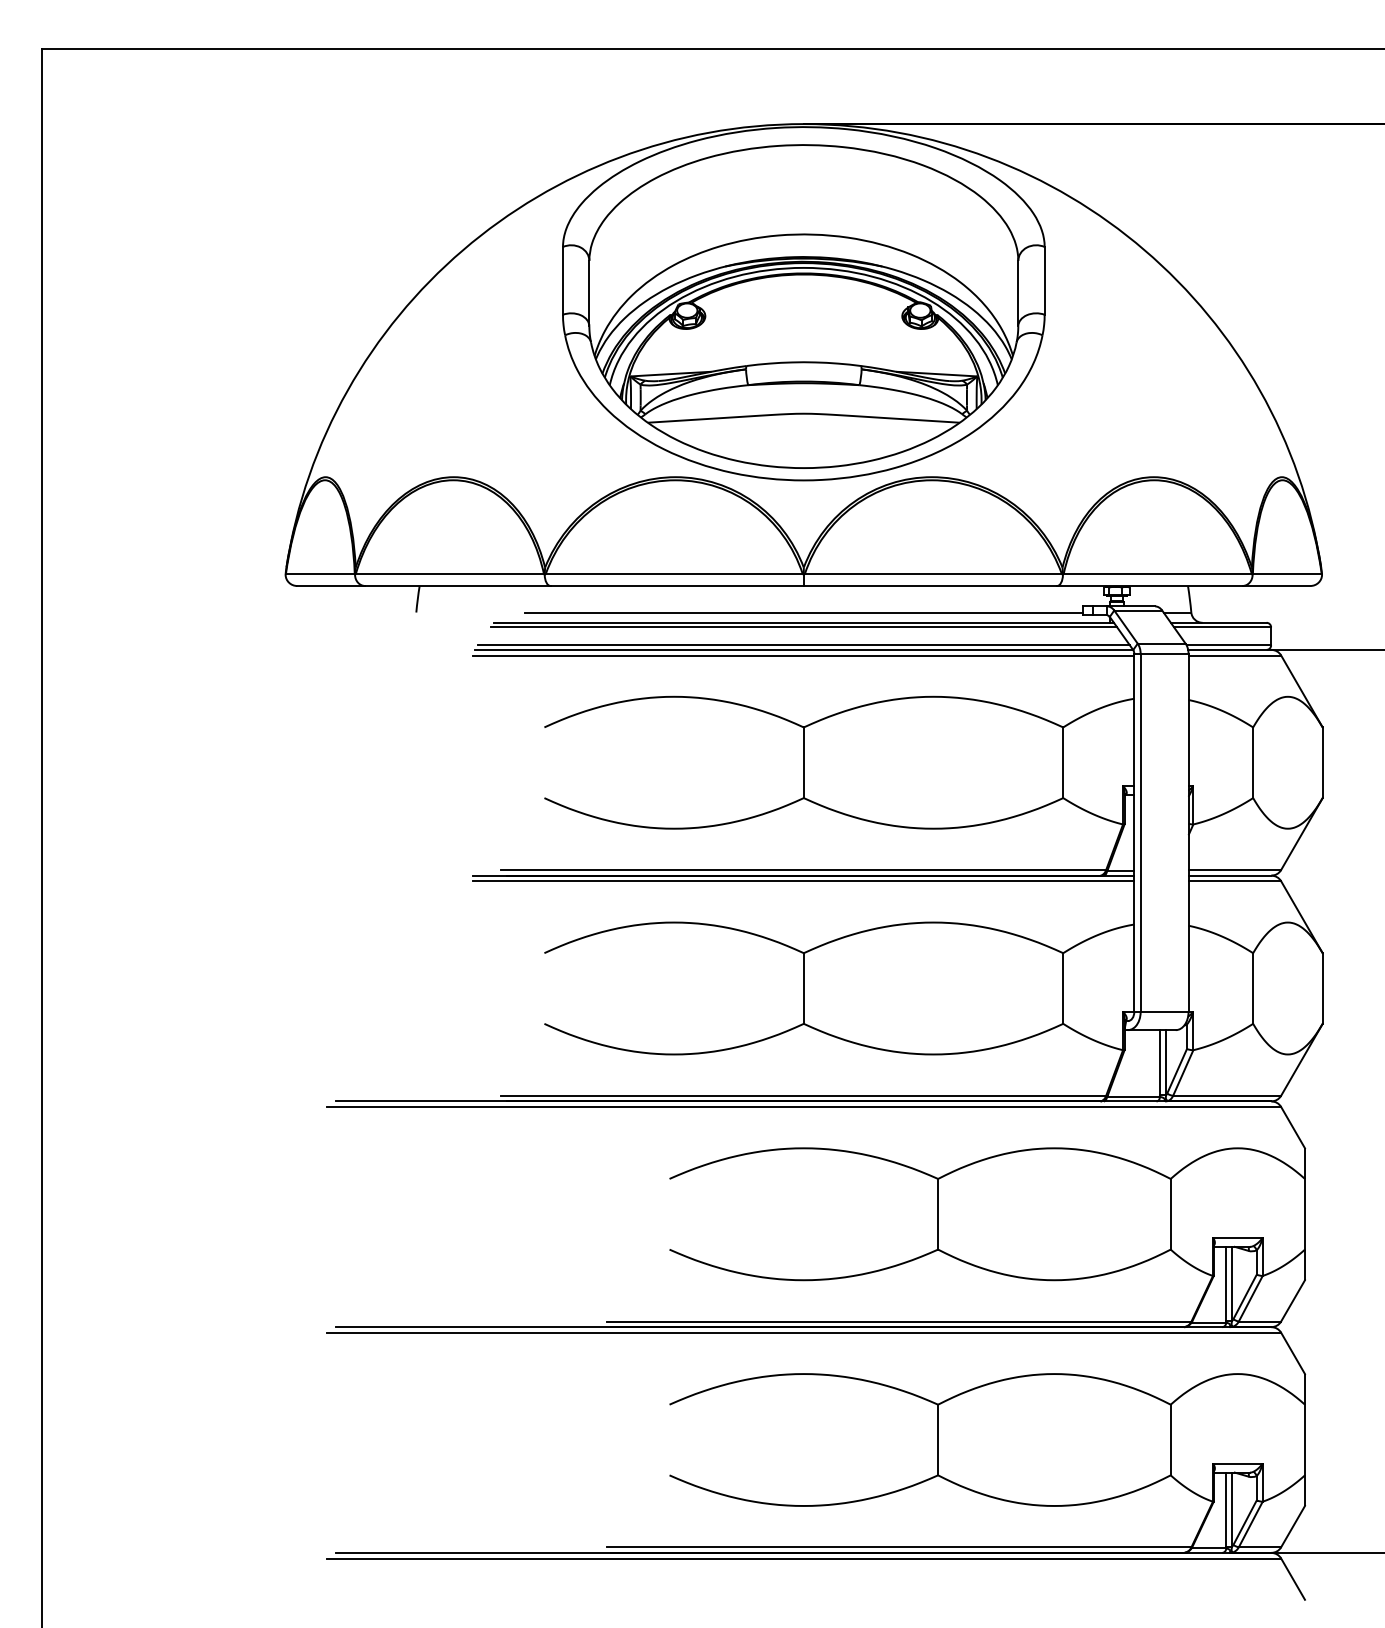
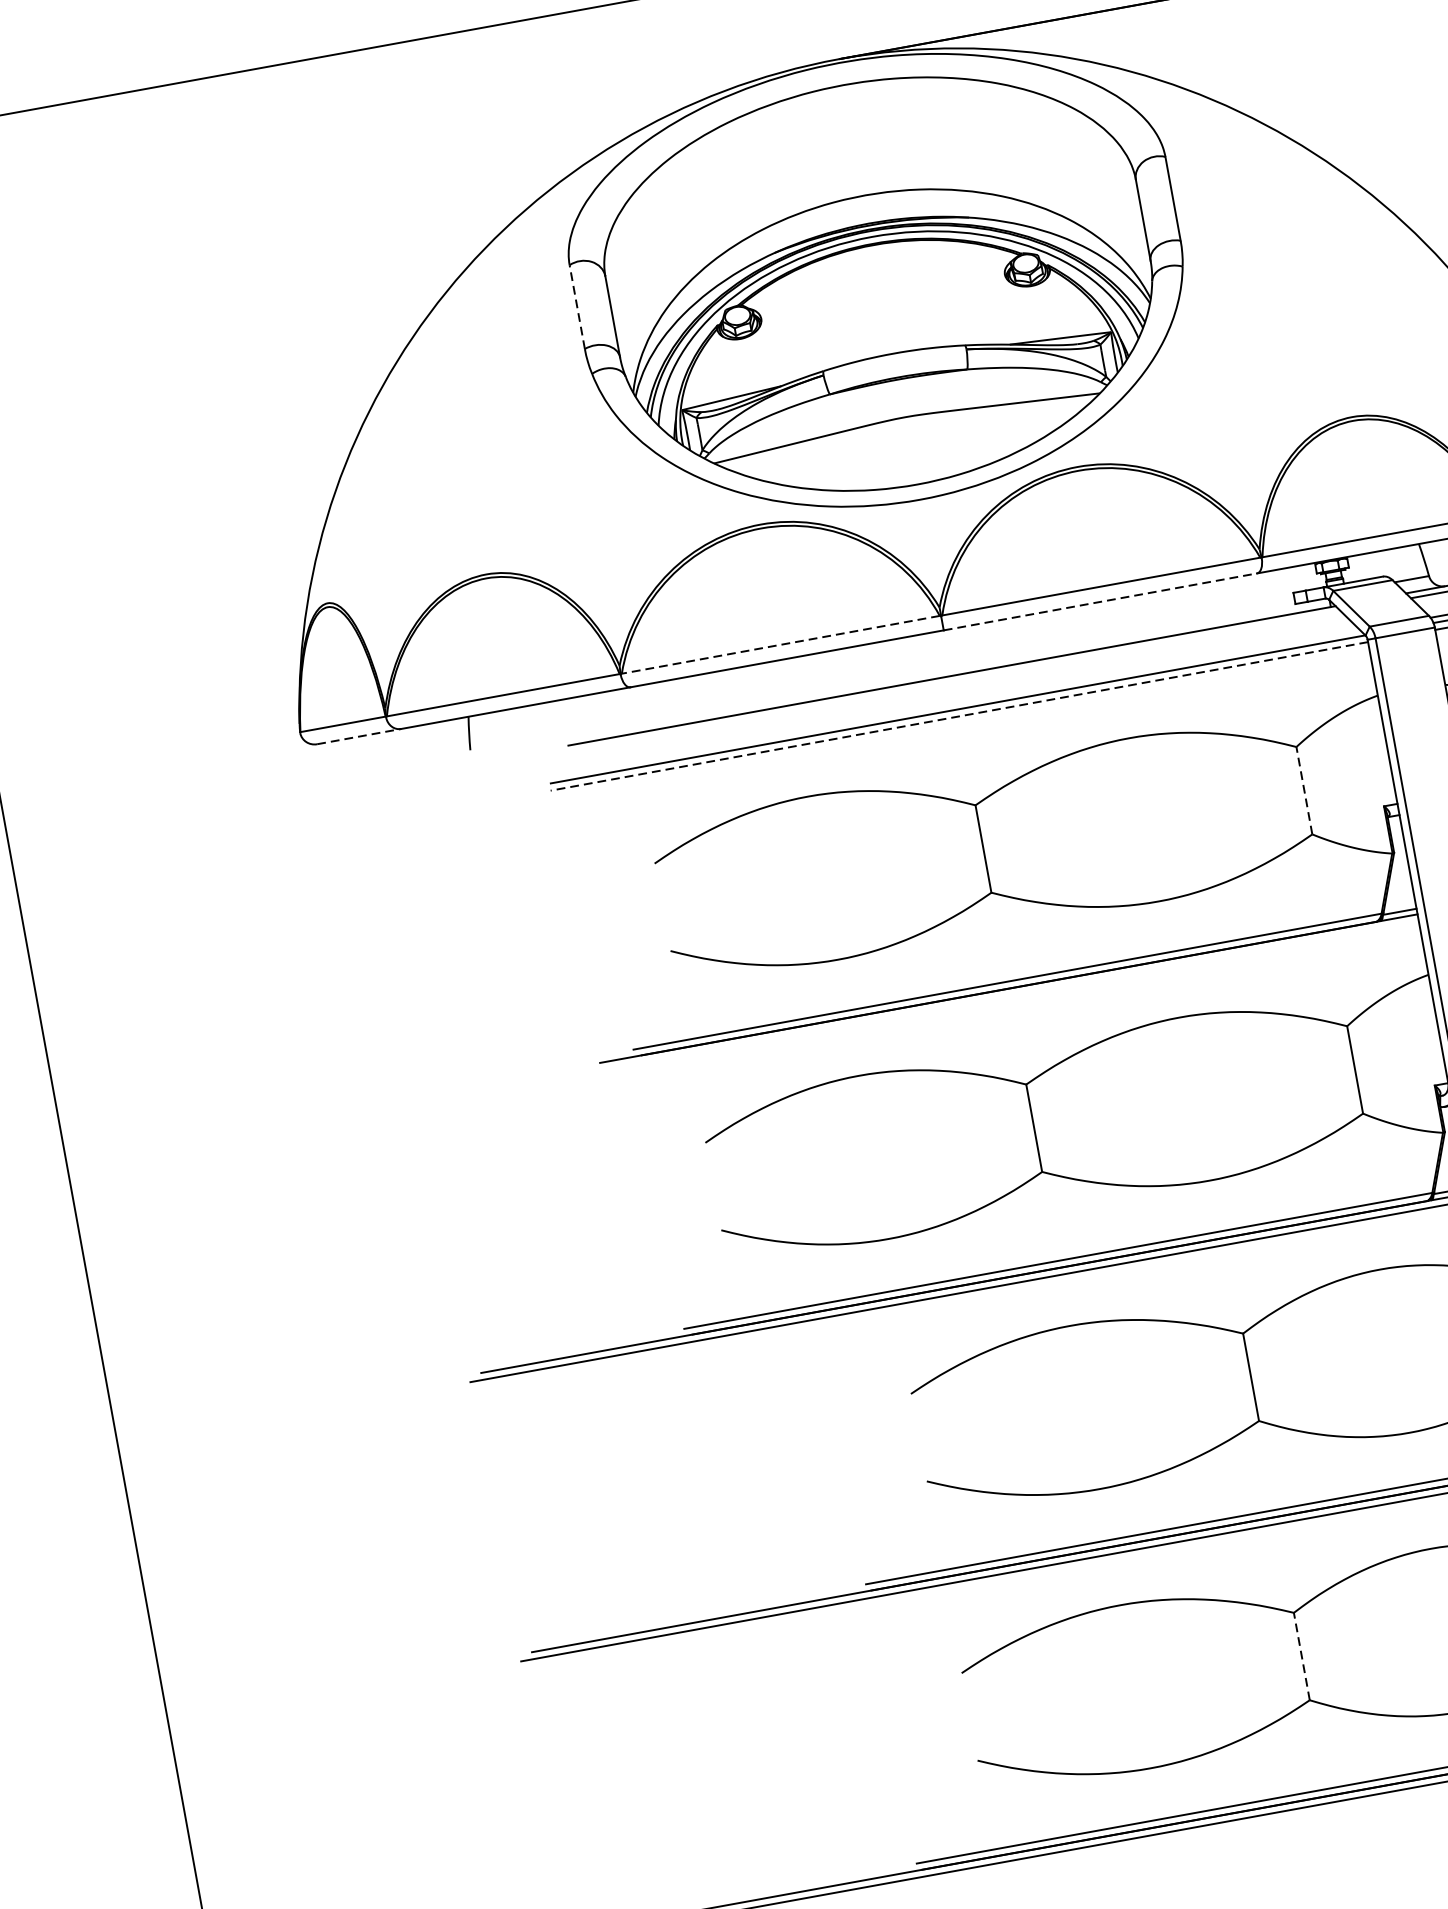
line: (563, 280) -> (577, 306), solid -> dashed
line: (674, 574) -> (781, 645), solid -> dashed
line: (331, 586) -> (359, 737), solid -> dashed
line: (930, 586) -> (1100, 602), solid -> dashed
line: (803, 612) -> (949, 663), removed
line: (803, 627) -> (952, 681), removed
line: (803, 645) -> (956, 704), removed
line: (803, 655) -> (958, 716), solid -> dashed
line: (1063, 762) -> (1304, 790), solid -> dashed
line: (803, 881) -> (1009, 995), removed
line: (938, 1439) -> (1302, 1655), solid -> dashed

